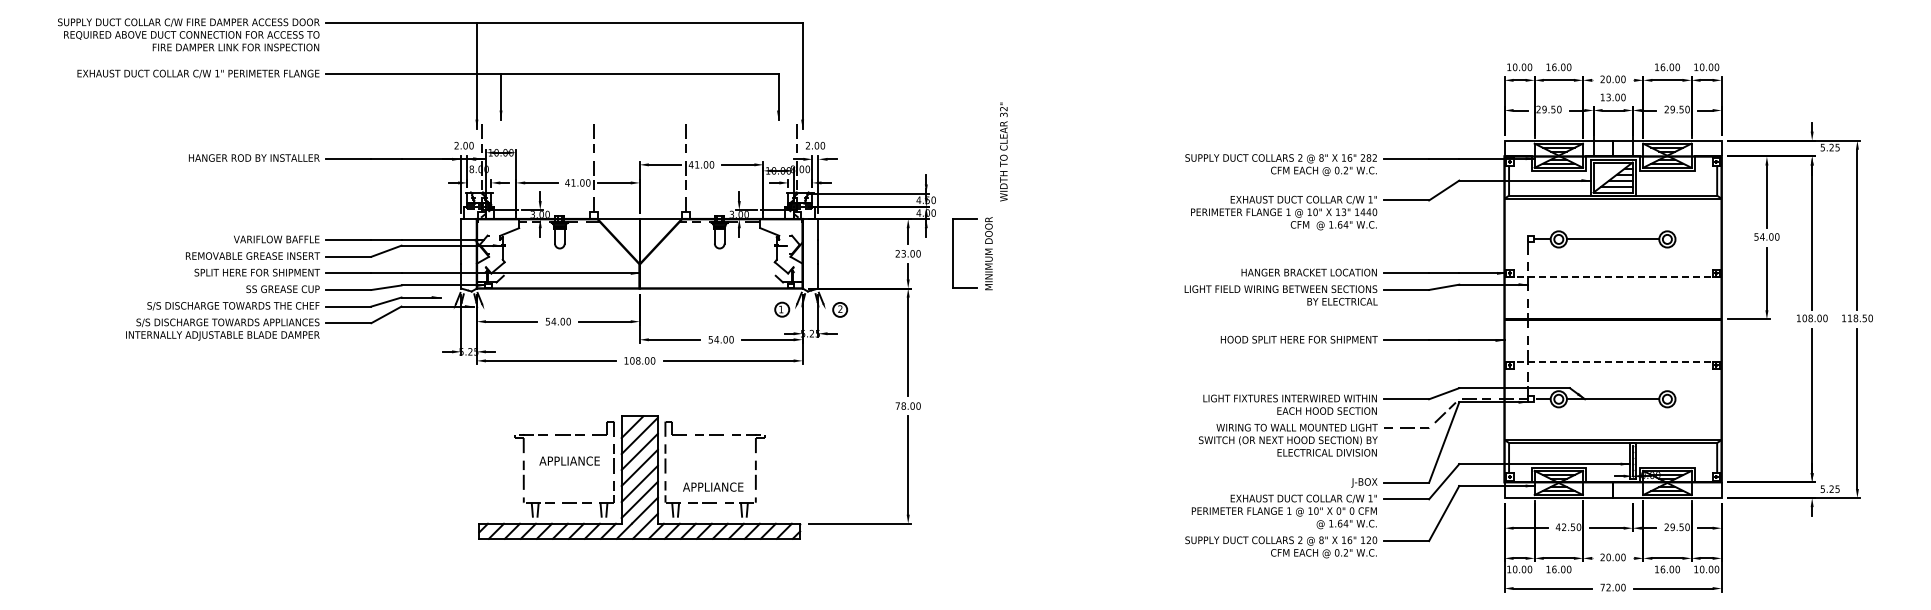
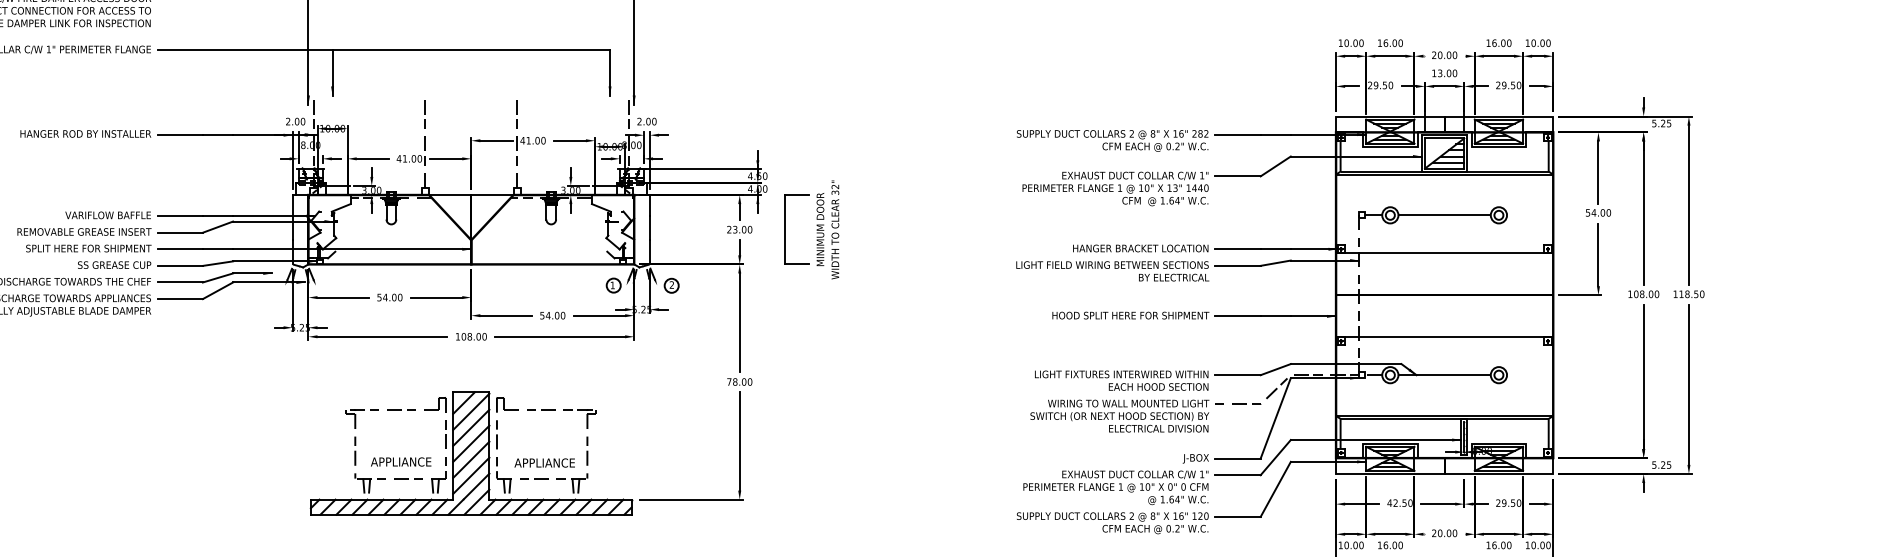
text: (1003, 151) -> (835, 229), moved
line: (1613, 277) -> (1445, 253), dashed -> solid
line: (1613, 361) -> (1445, 337), dashed -> solid
text: (569, 460) -> (401, 461), moved

